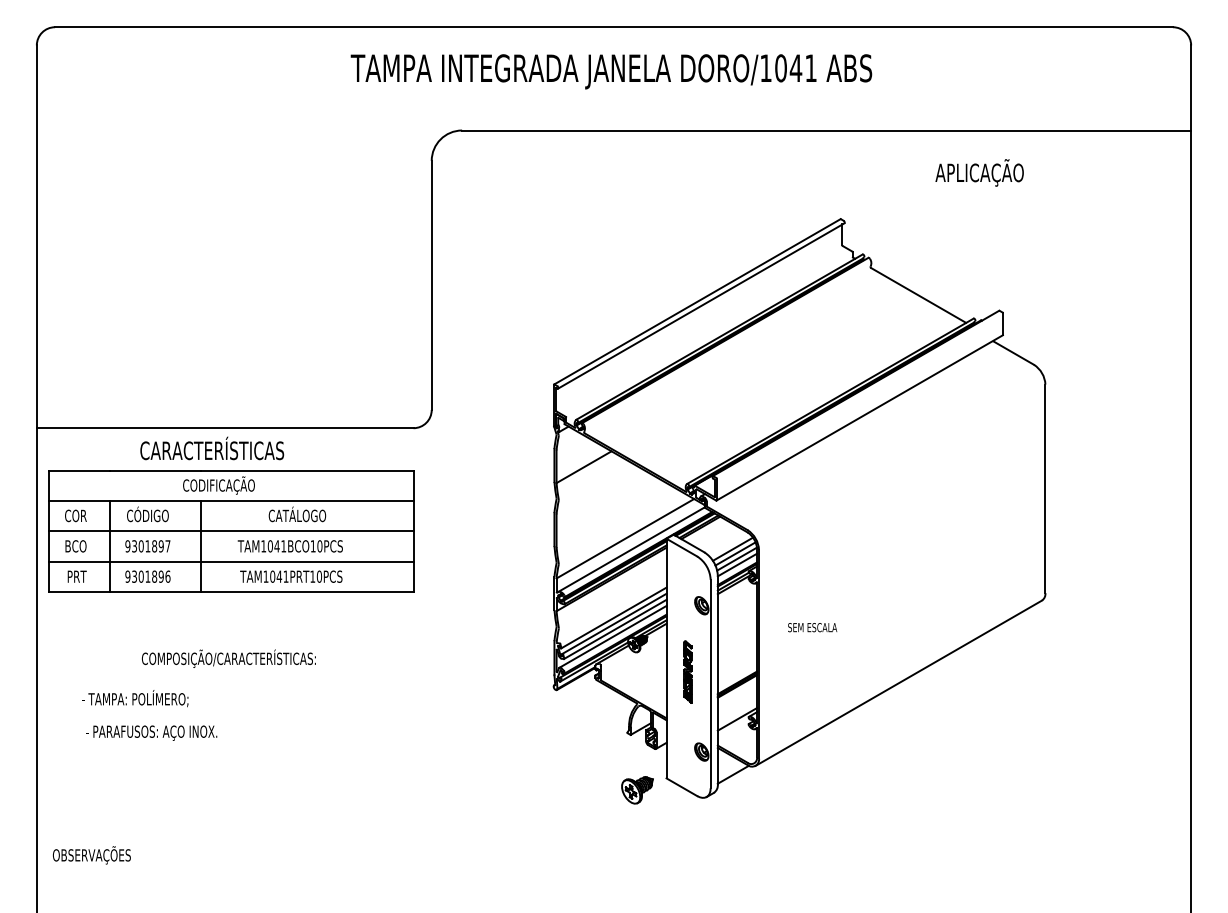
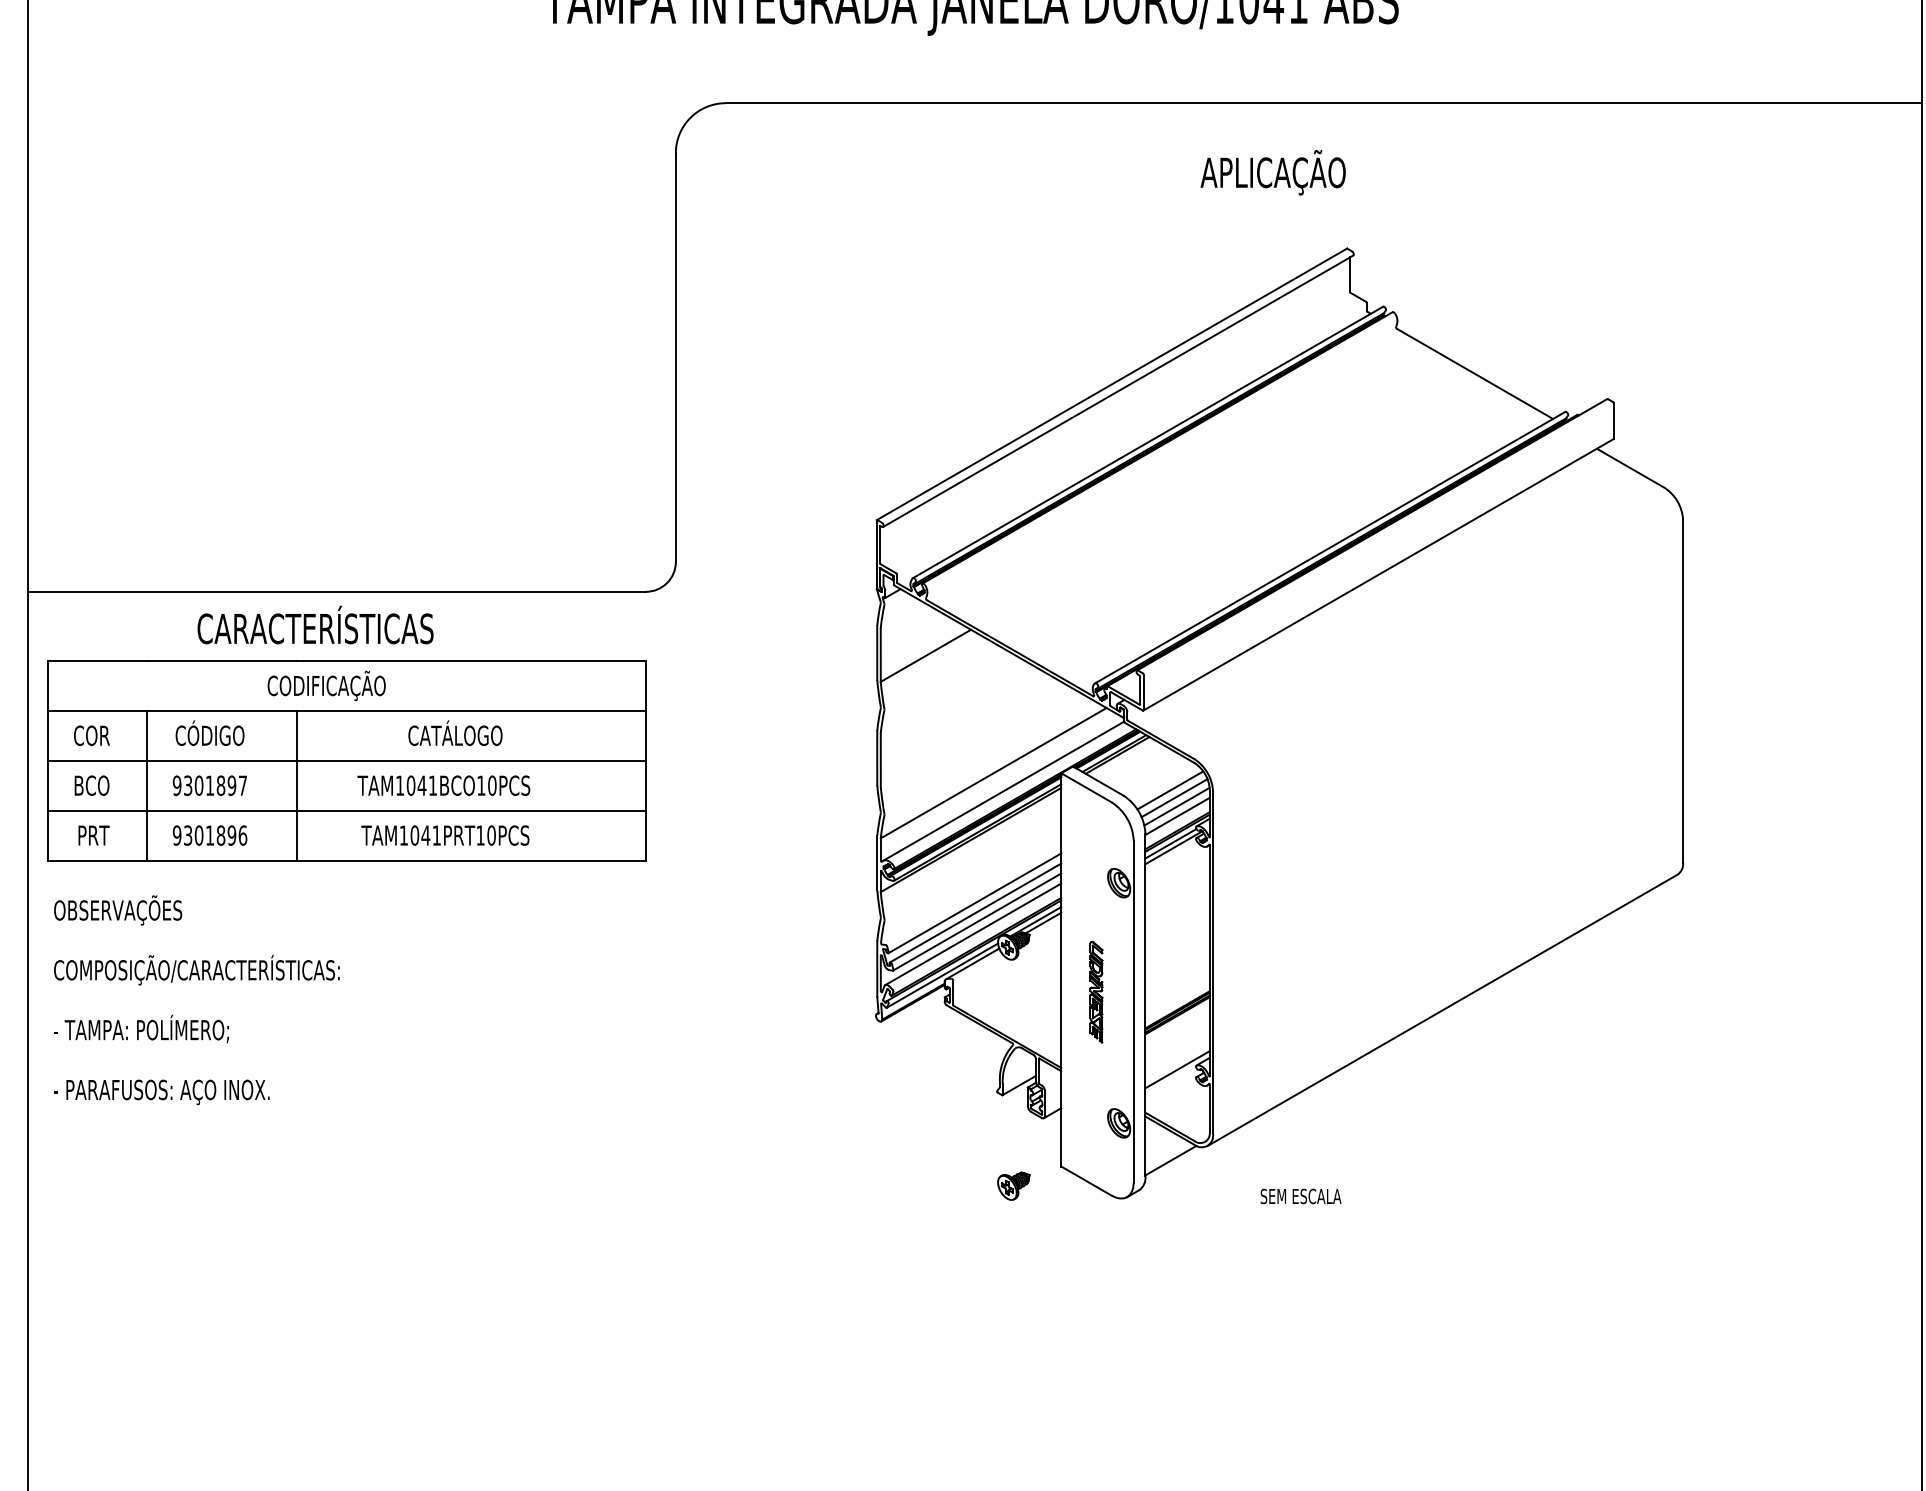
text: (979, 172) -> (1272, 172), moved
text: (812, 627) -> (1300, 1196), moved
text: (228, 658) -> (196, 969), moved
text: (135, 698) -> (142, 1028), moved
text: (151, 732) -> (161, 1091), moved
part: (637, 790) -> (1013, 1186), size x0.62
text: (91, 855) -> (117, 910), moved

